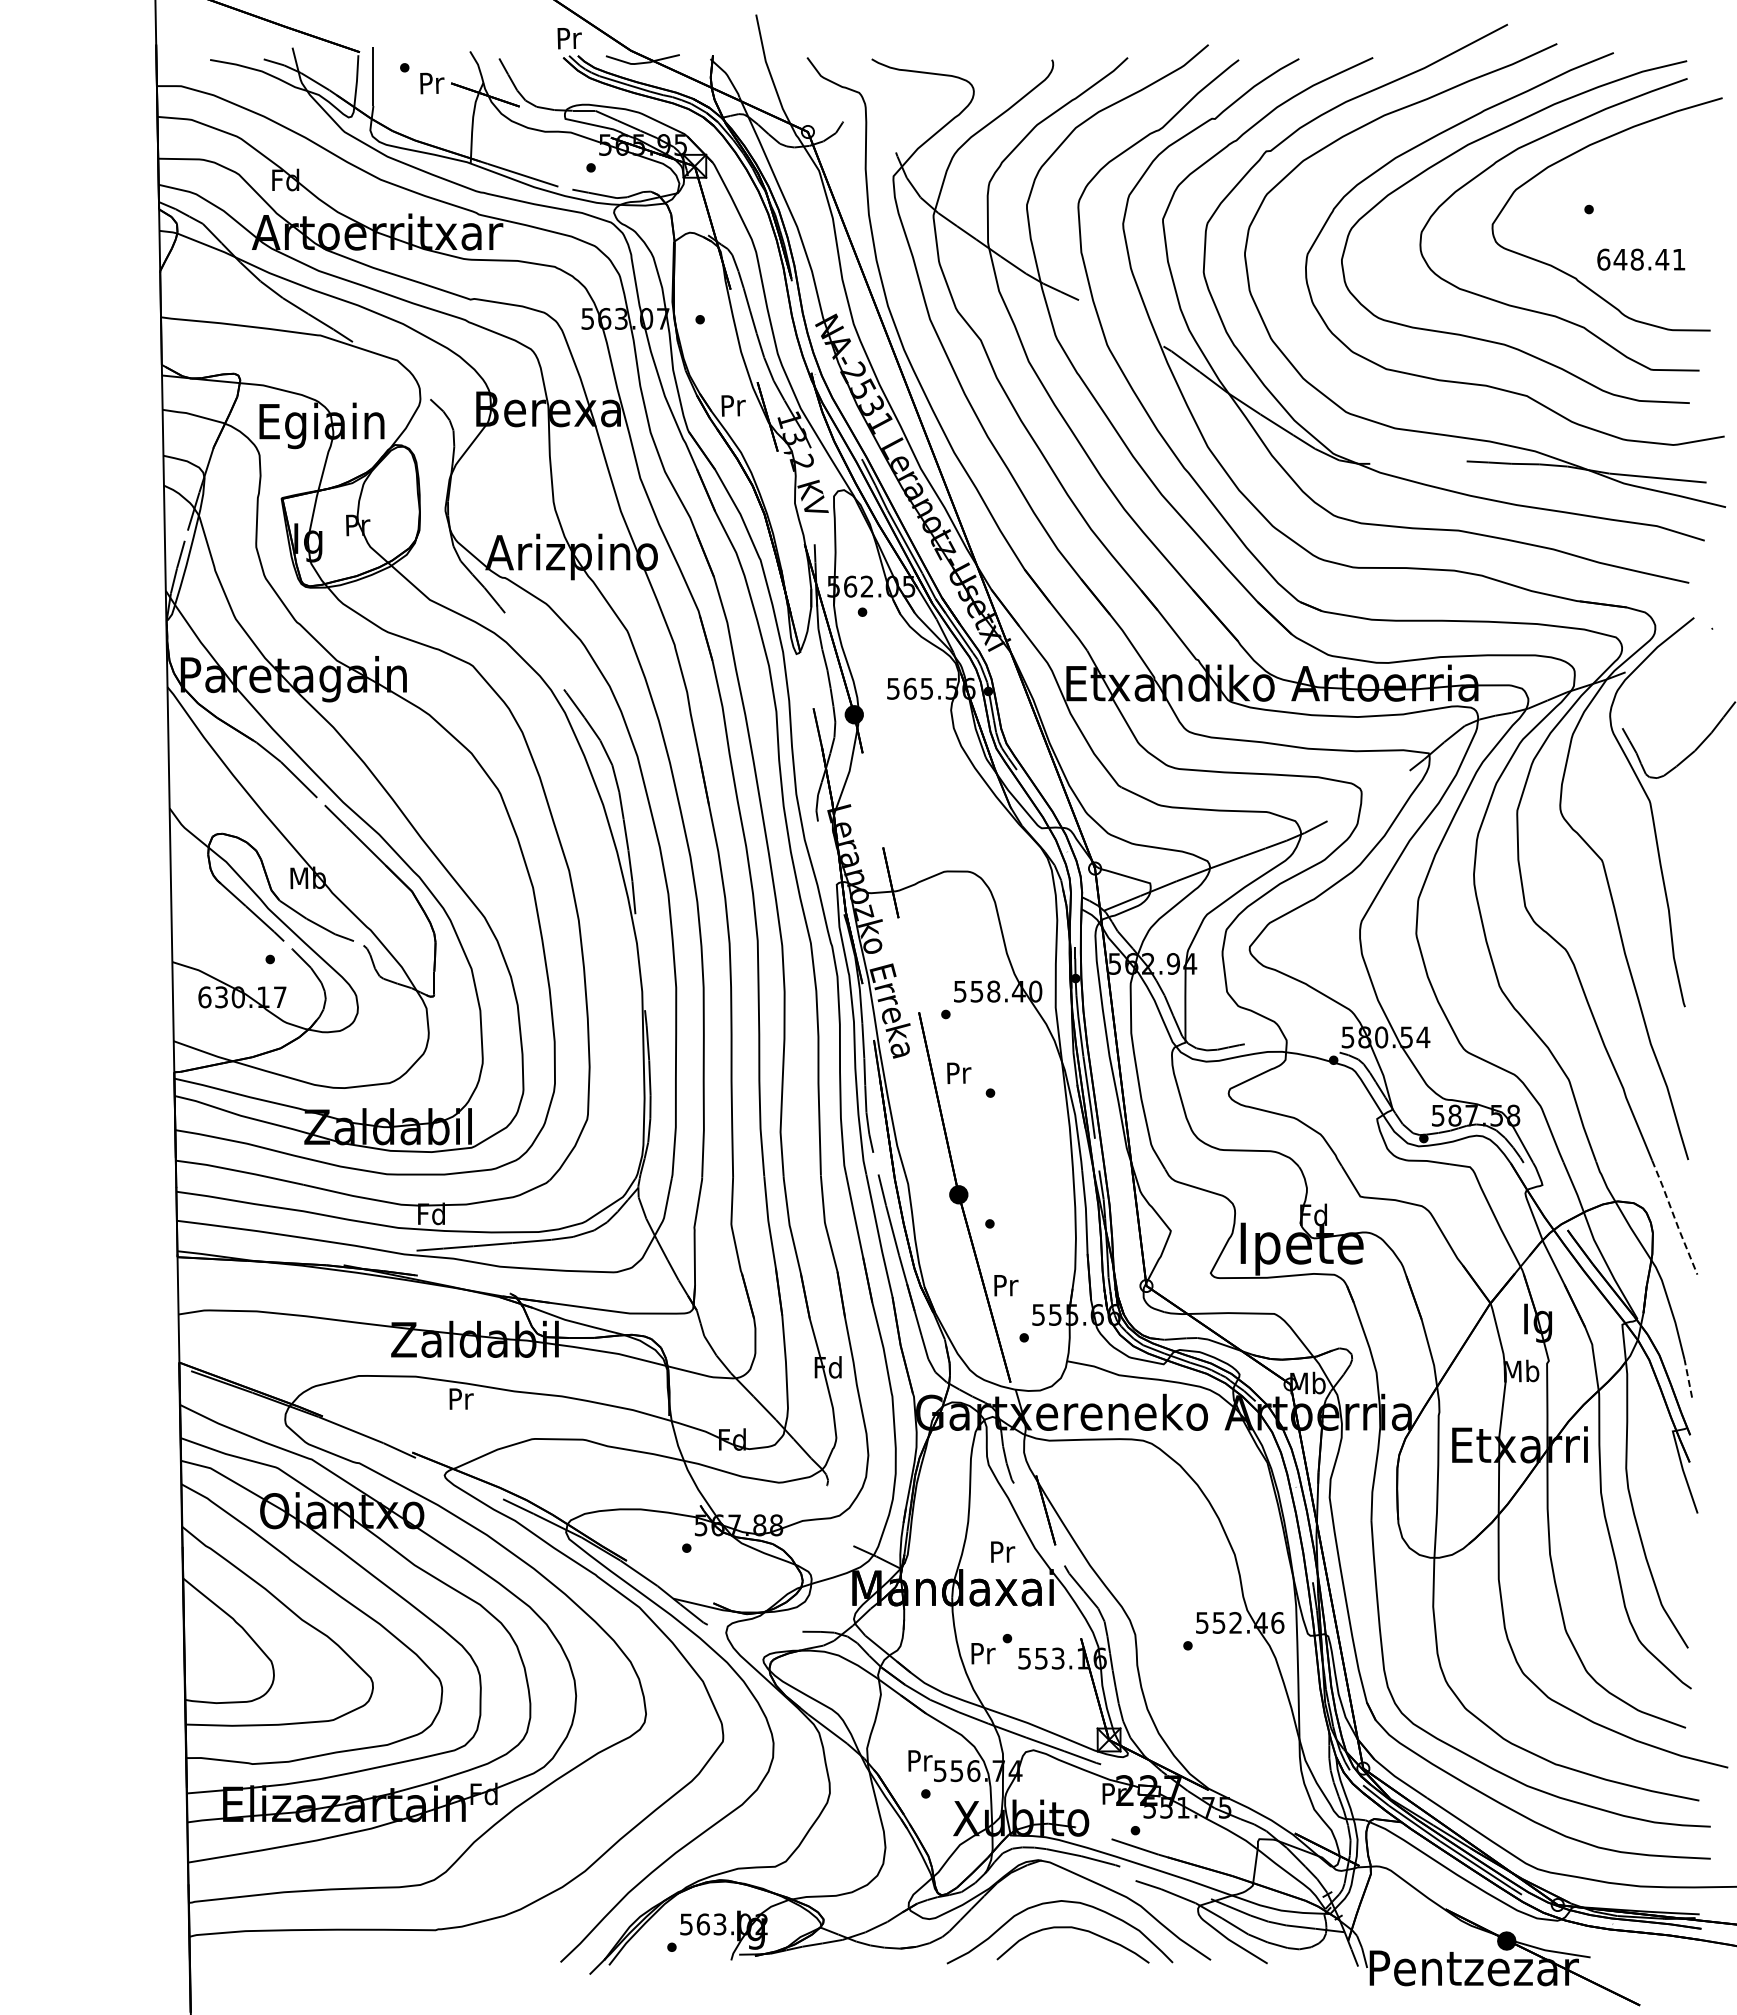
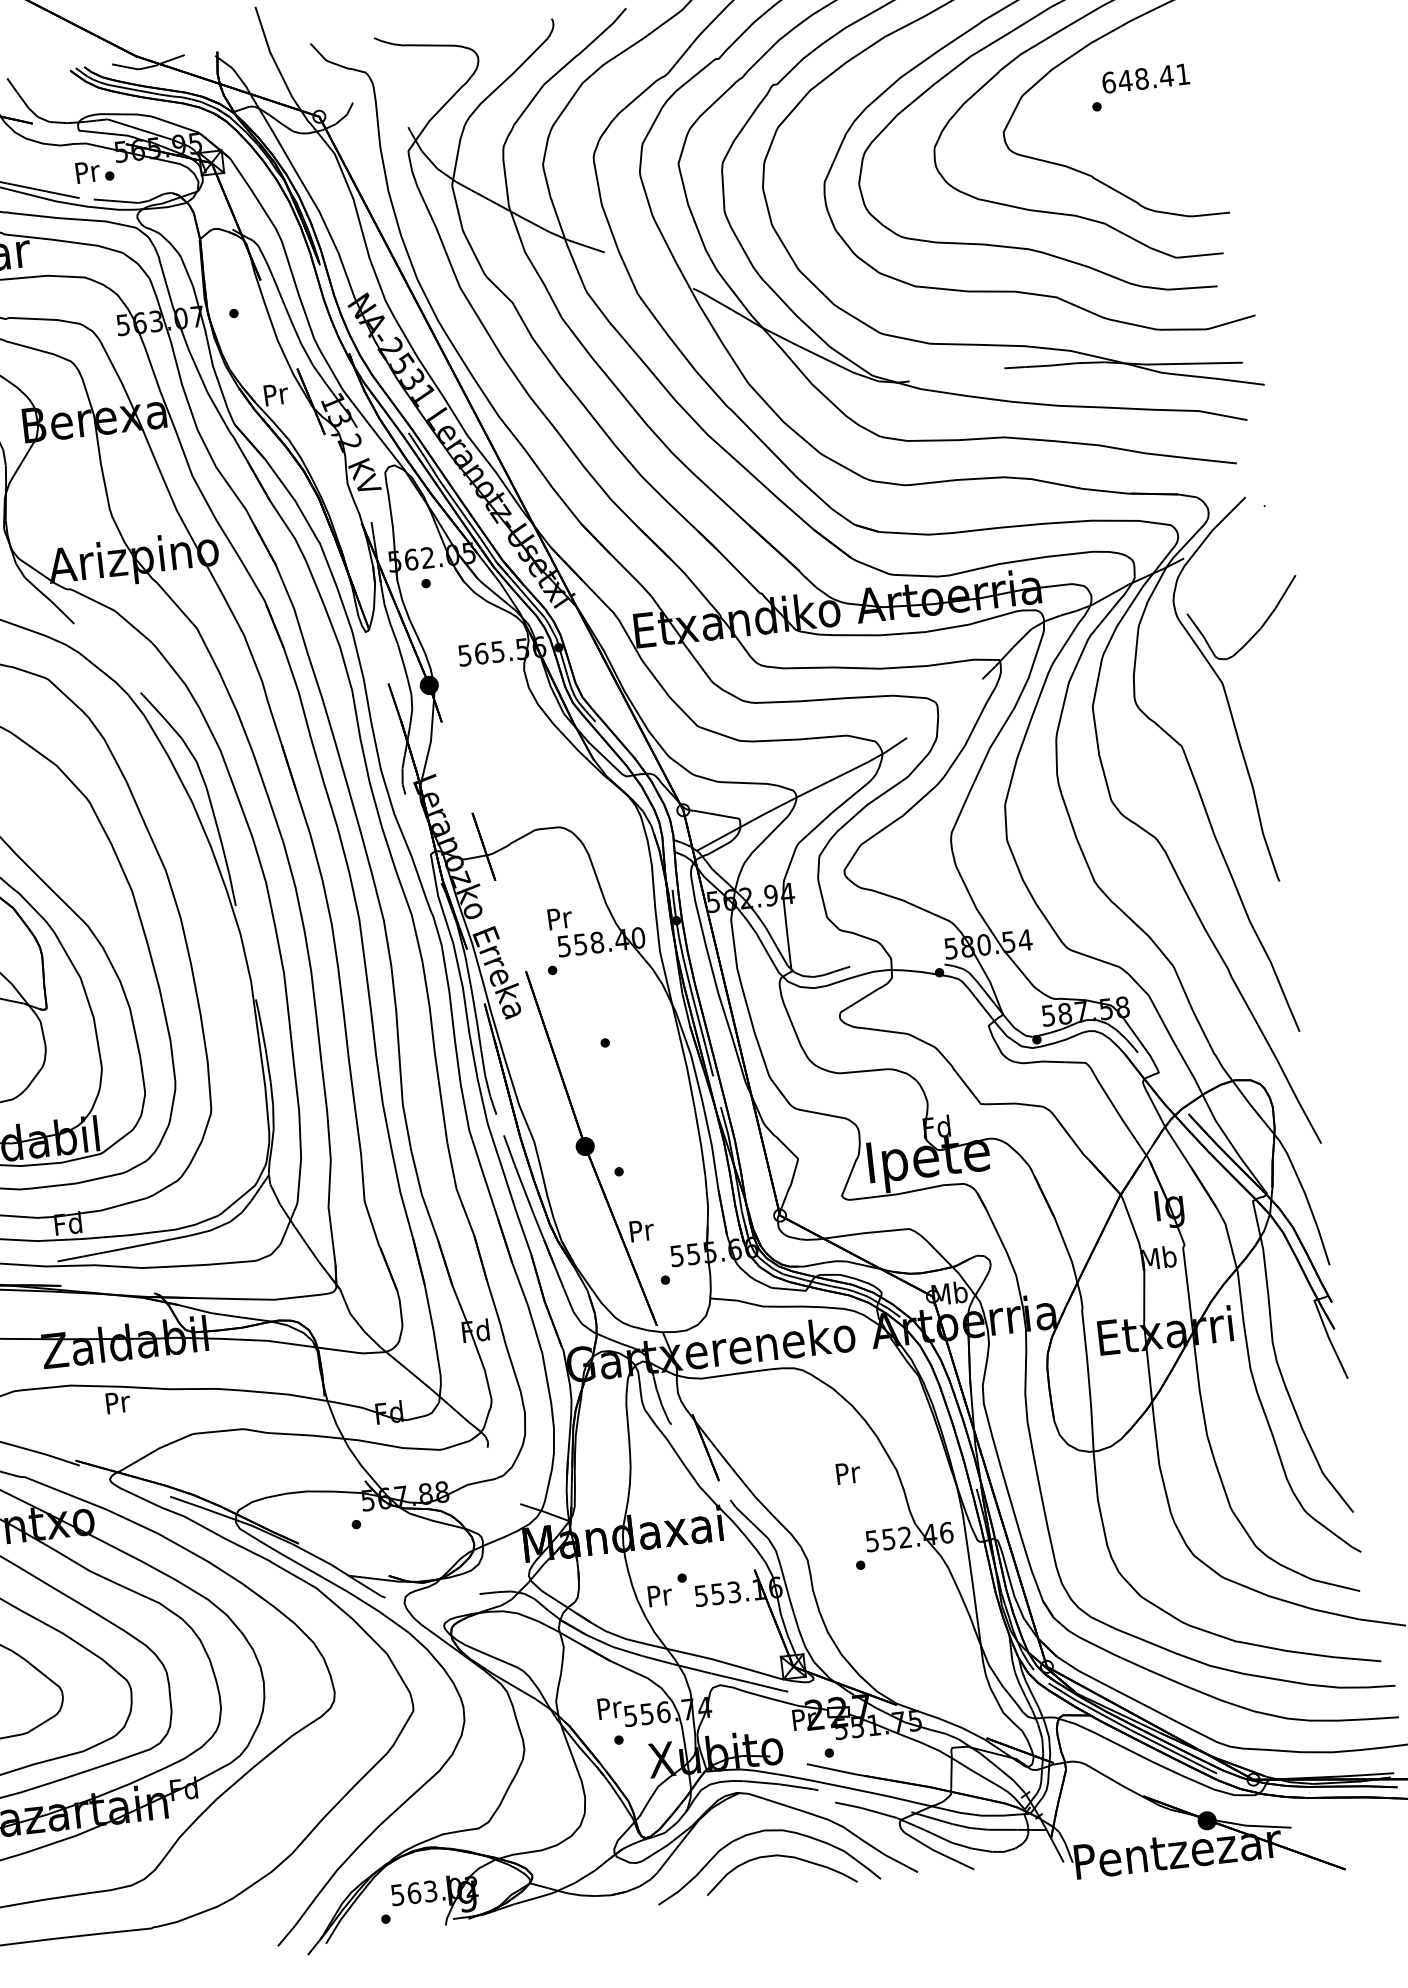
text: (569, 38) -> (87, 172), moved
text: (1641, 259) -> (1146, 78), moved
text: (959, 1072) -> (560, 917), moved
line: (1674, 1218) -> (1292, 1090), dashed -> solid
line: (1688, 1378) -> (1324, 1246), dashed -> solid
text: (1003, 1551) -> (848, 1472), moved

